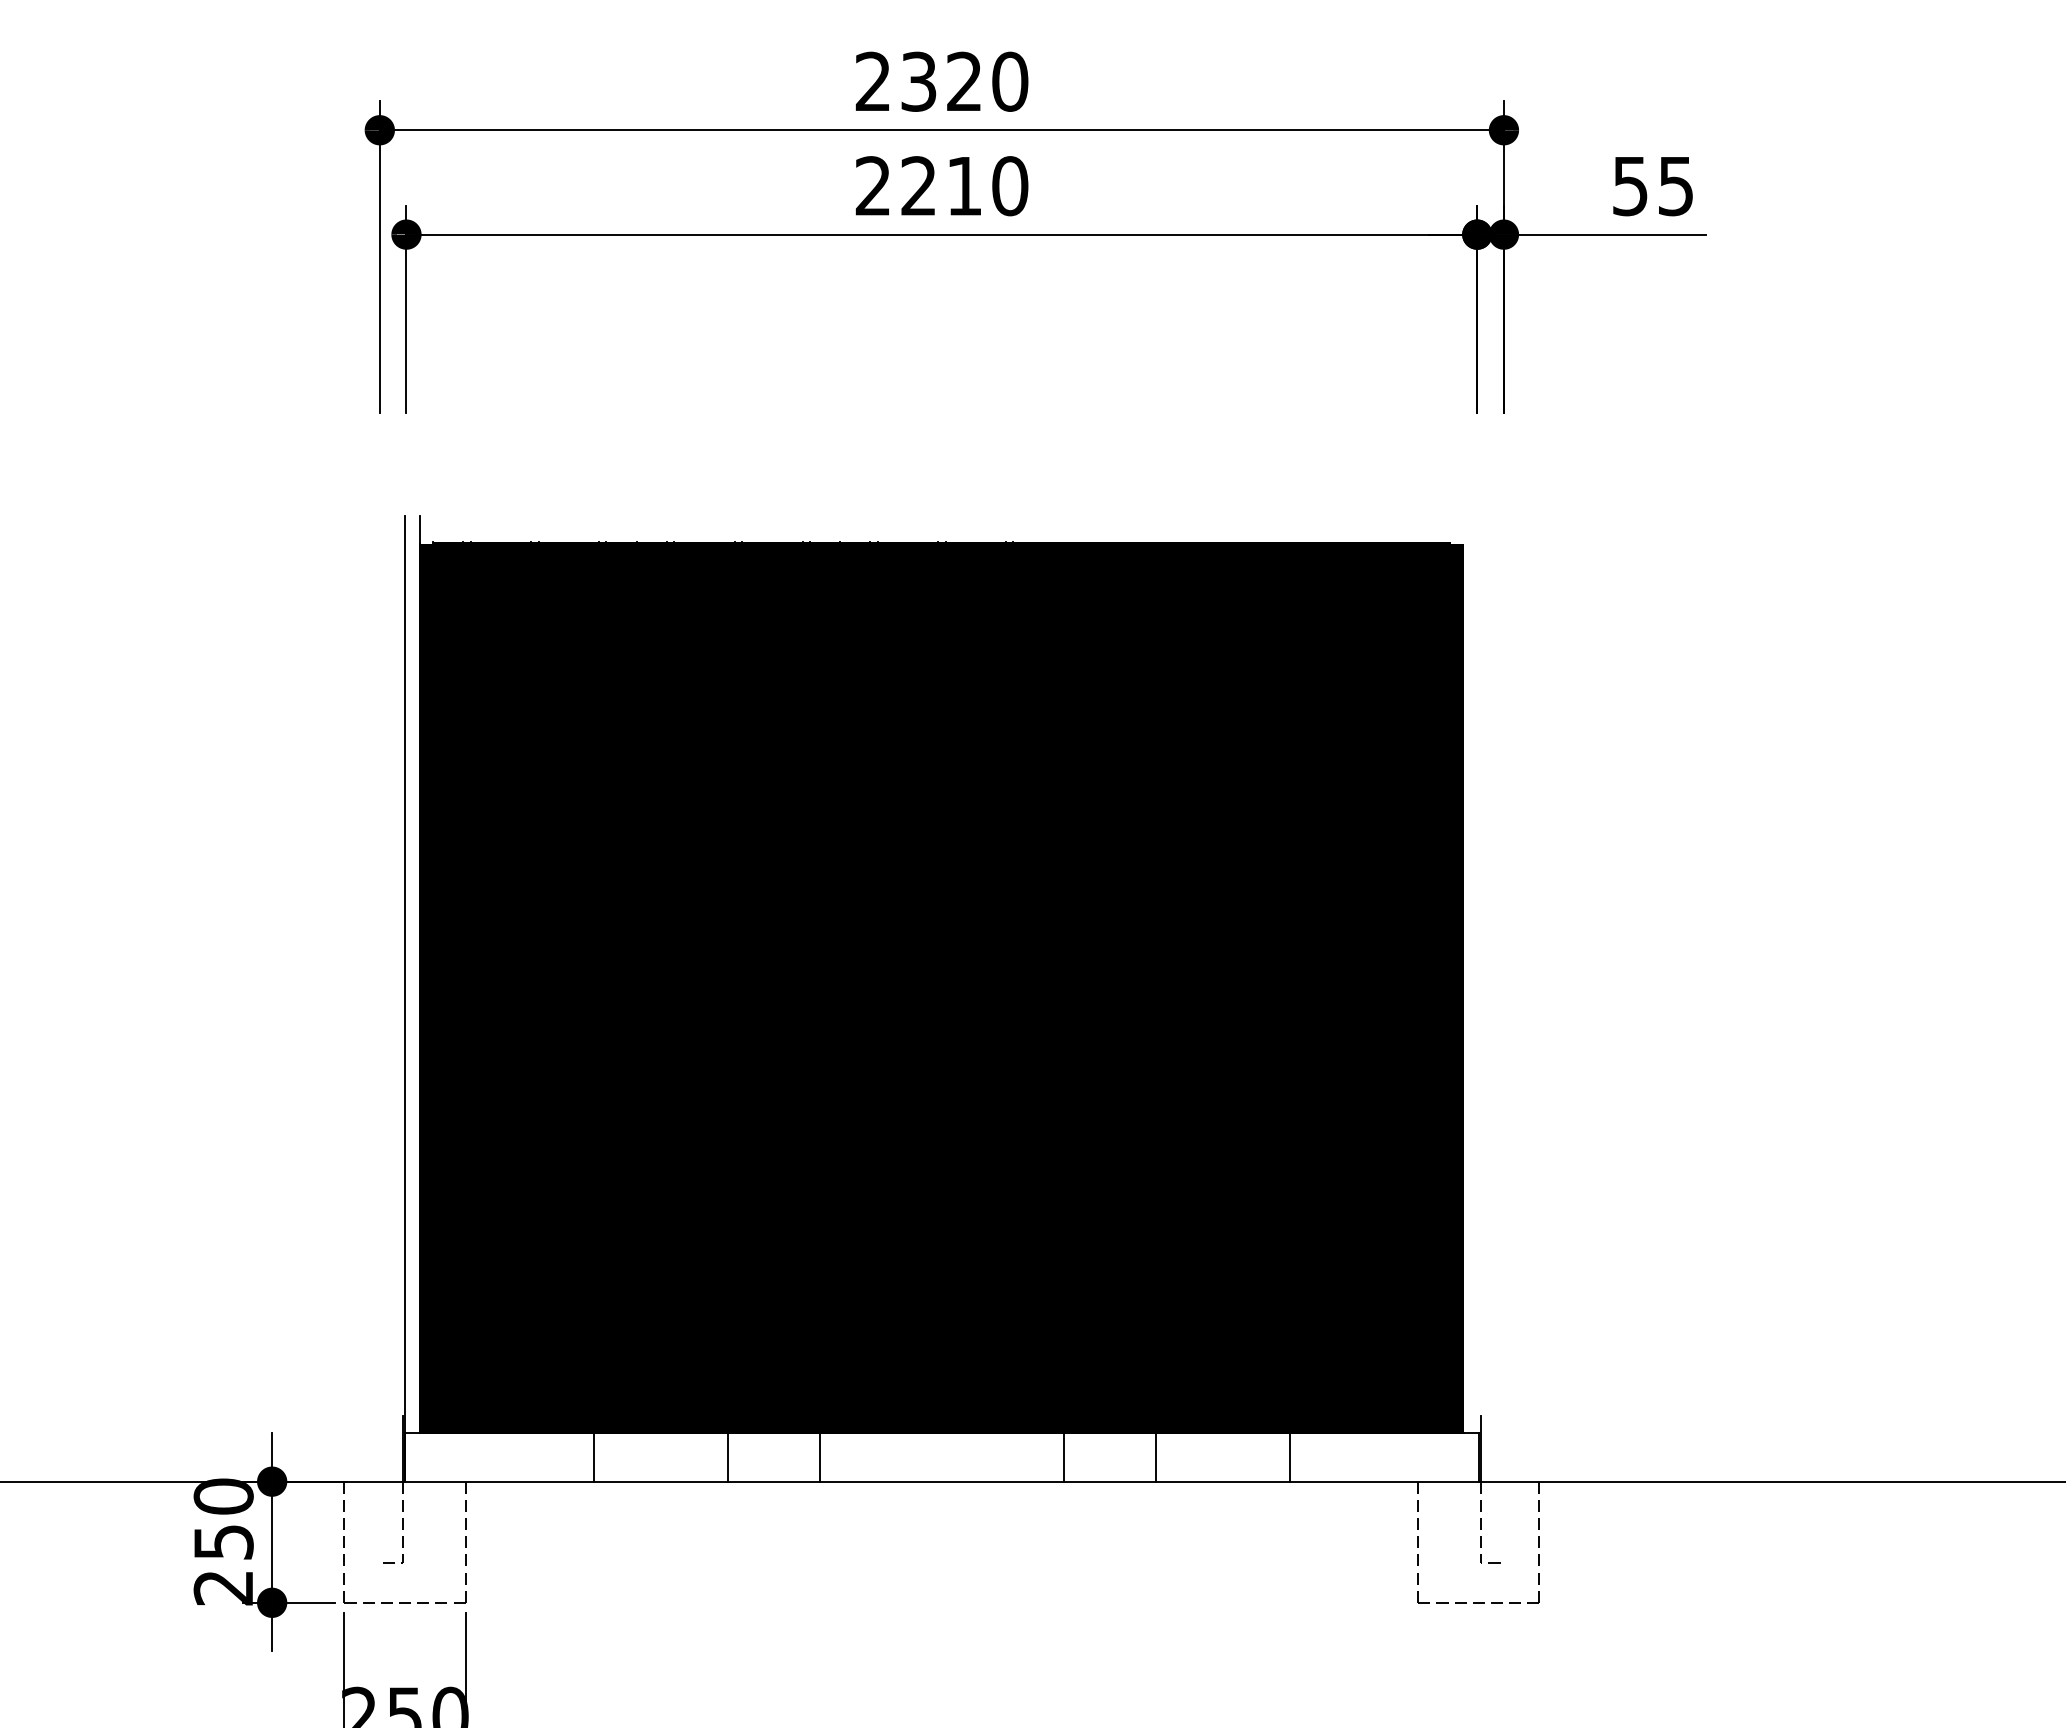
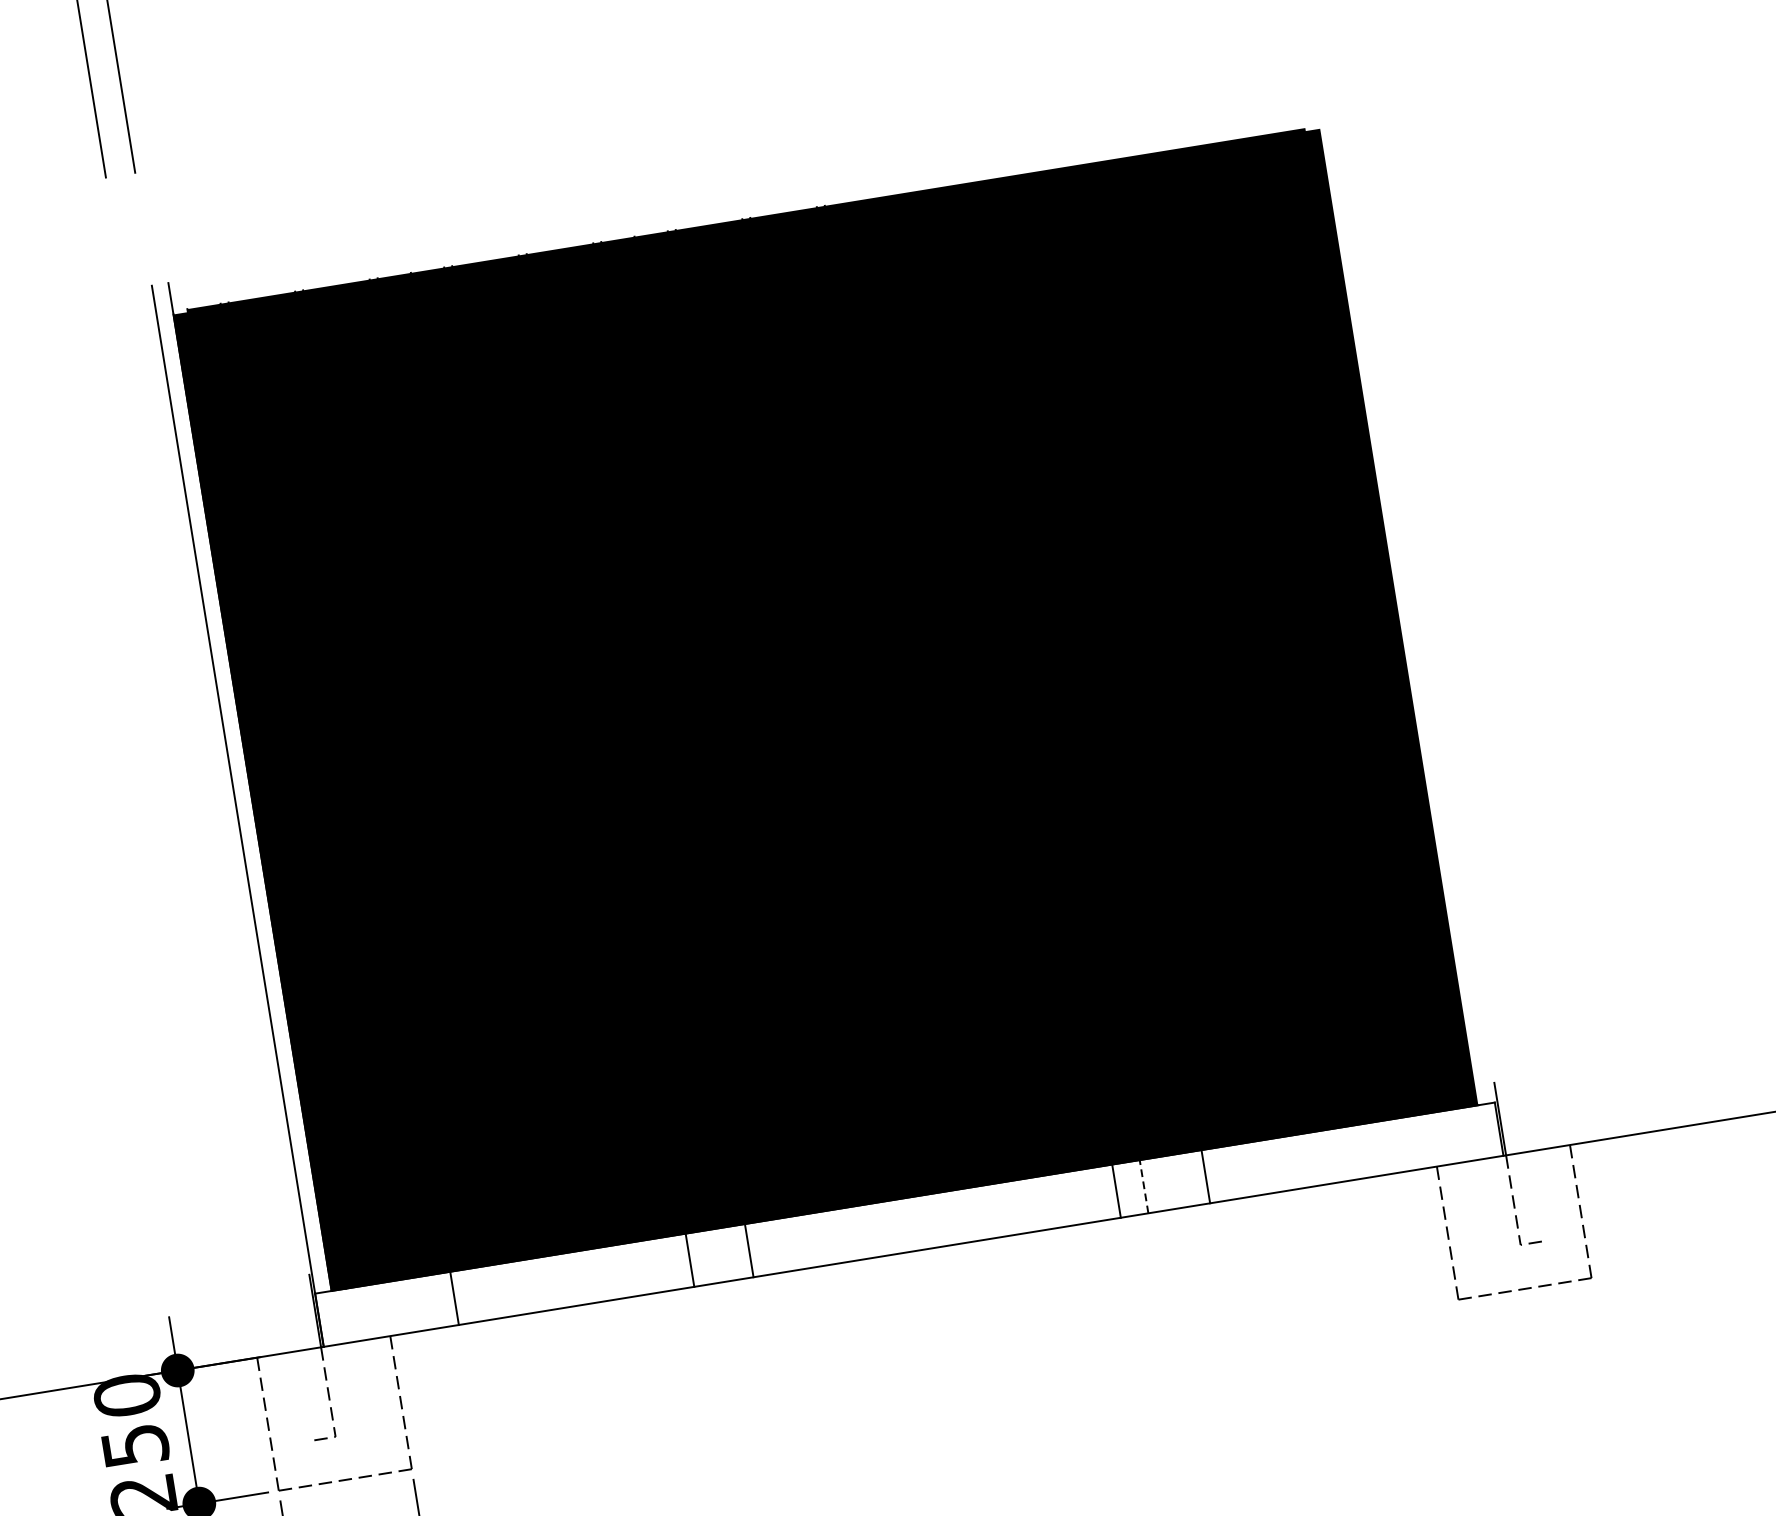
line: (1155, 1456) -> (1143, 1185), solid -> dashed
line: (594, 1457) -> (455, 1298), moved
line: (728, 1457) -> (749, 1250), moved
line: (820, 1457) -> (690, 1260), moved
line: (1063, 1457) -> (1116, 1191), moved
line: (1289, 1457) -> (1205, 1176), moved

